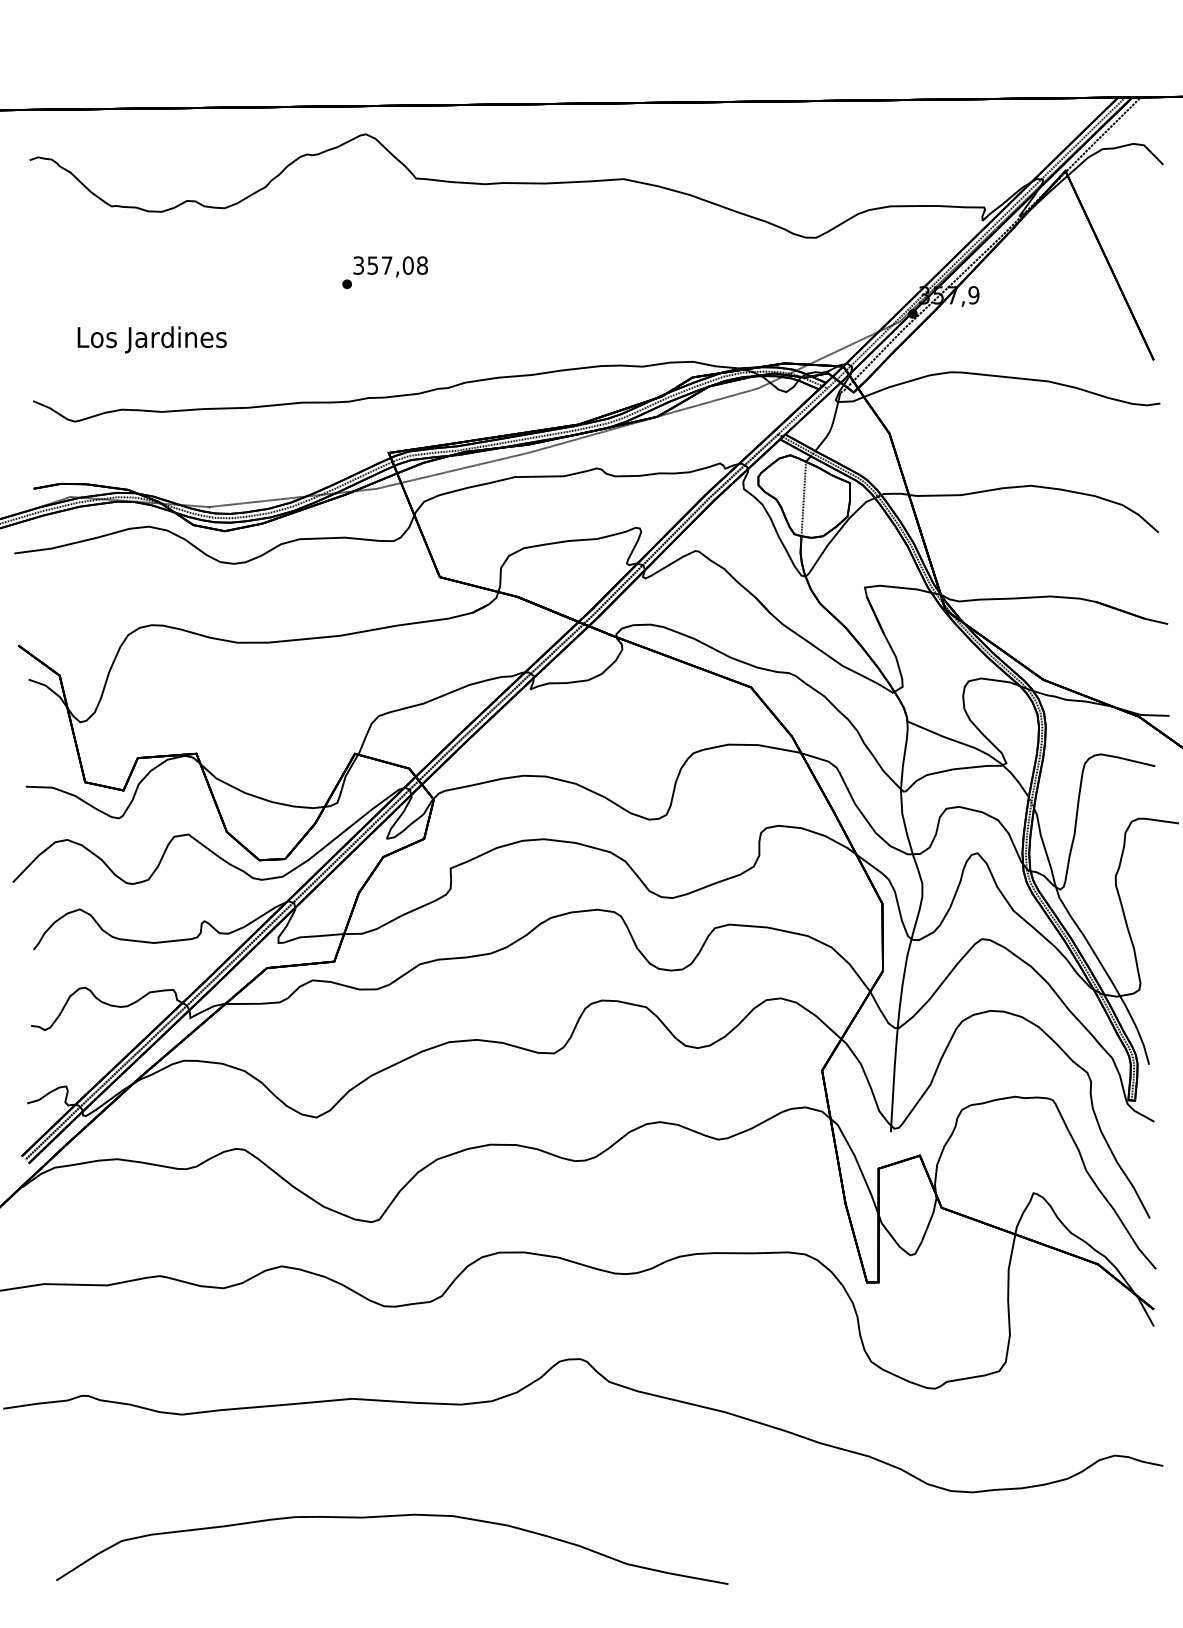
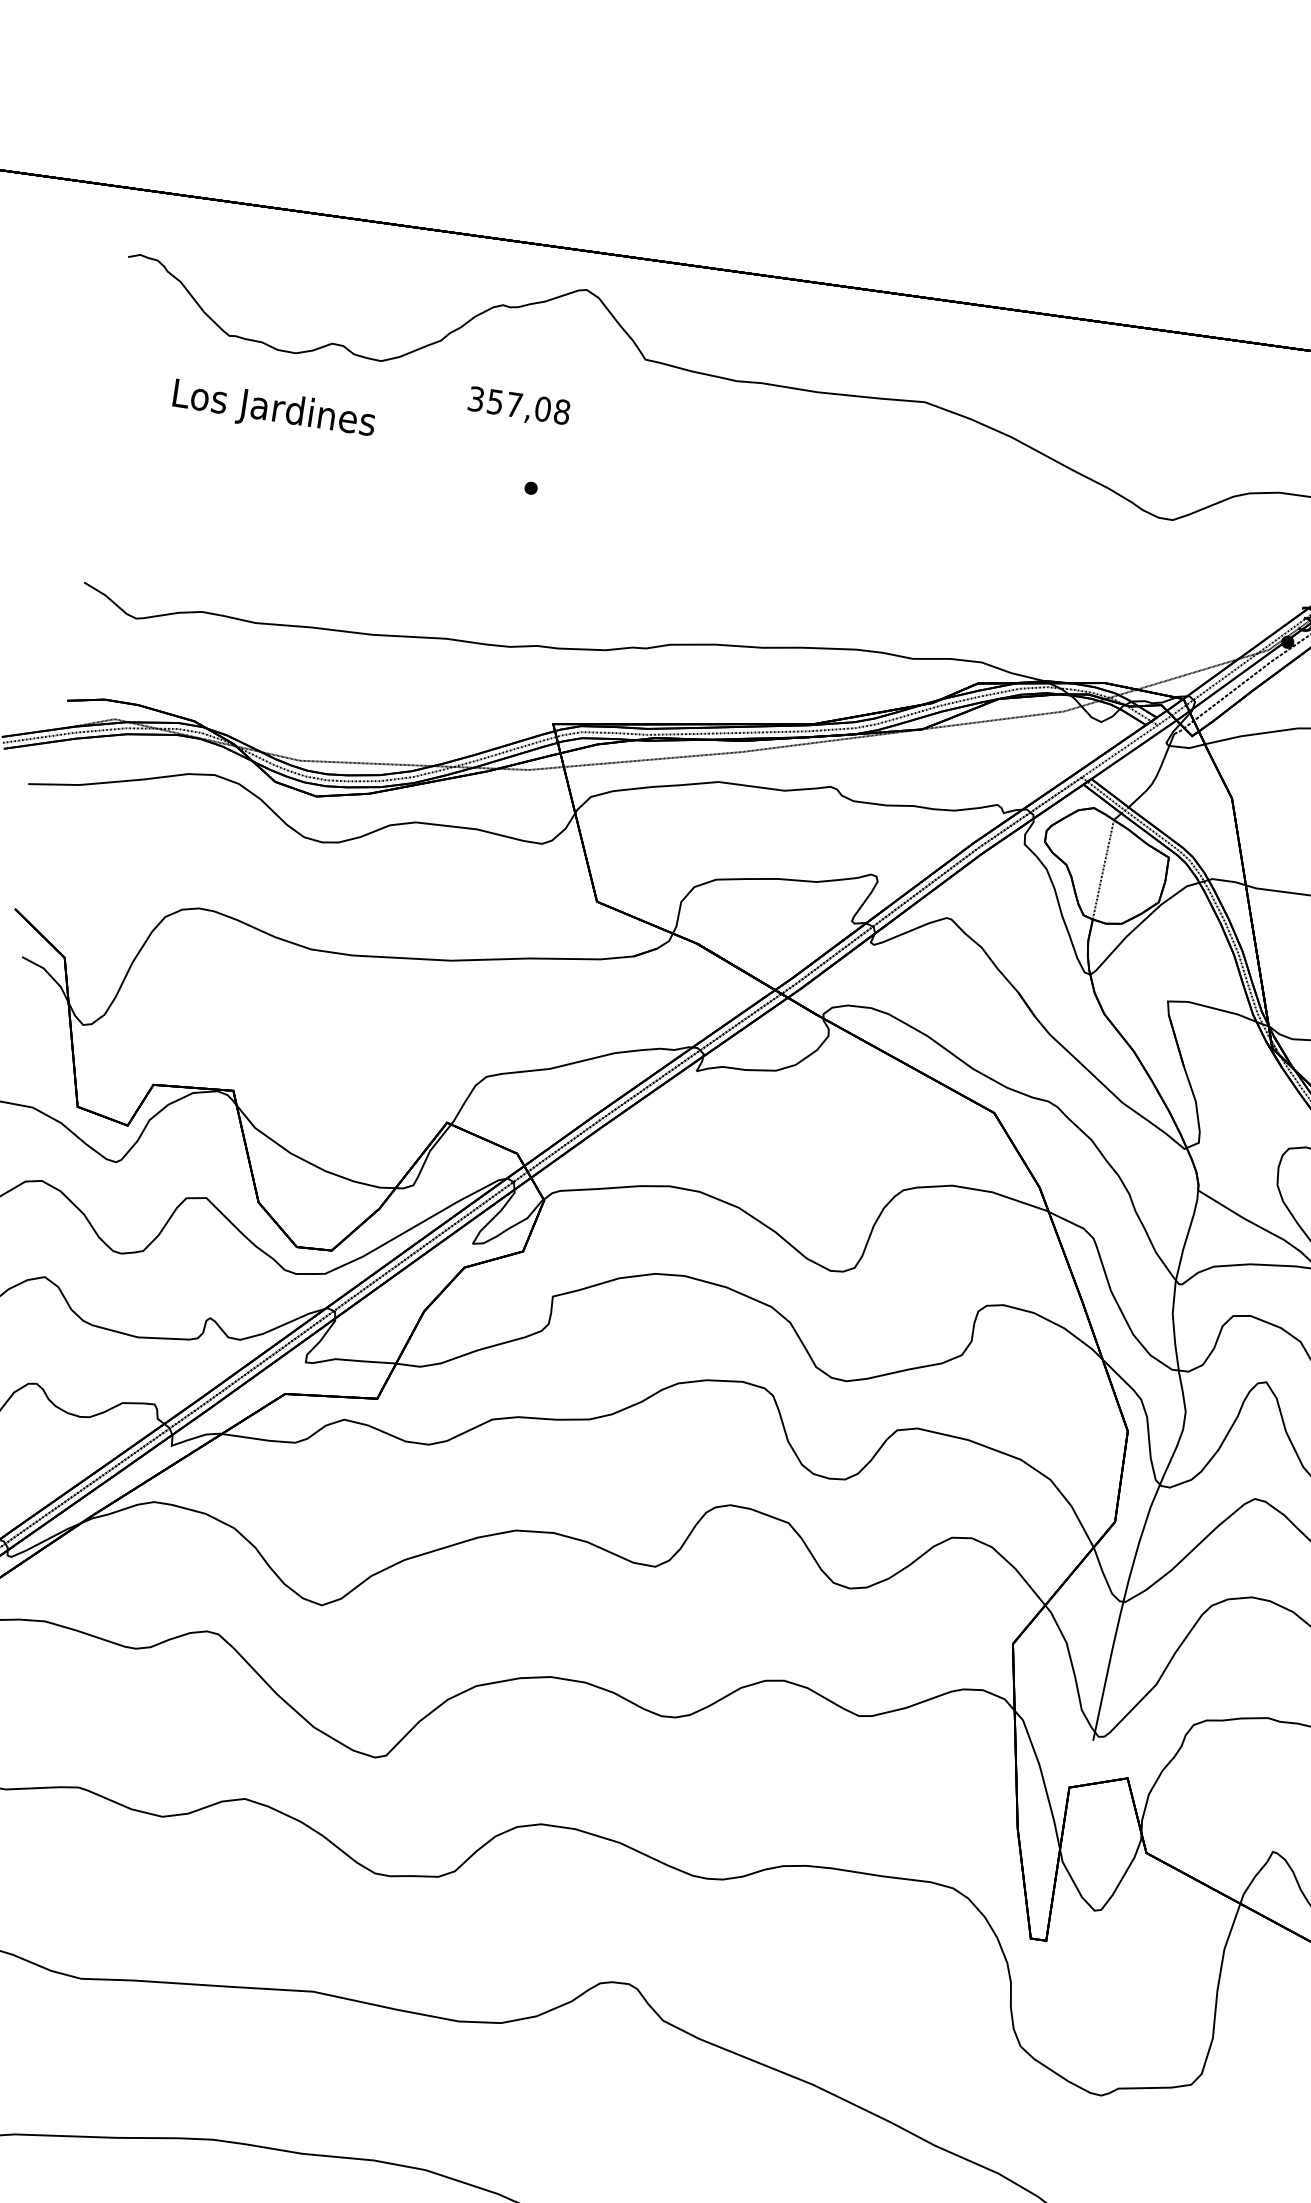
text: (390, 266) -> (518, 406), moved
text: (151, 339) -> (273, 410), moved

